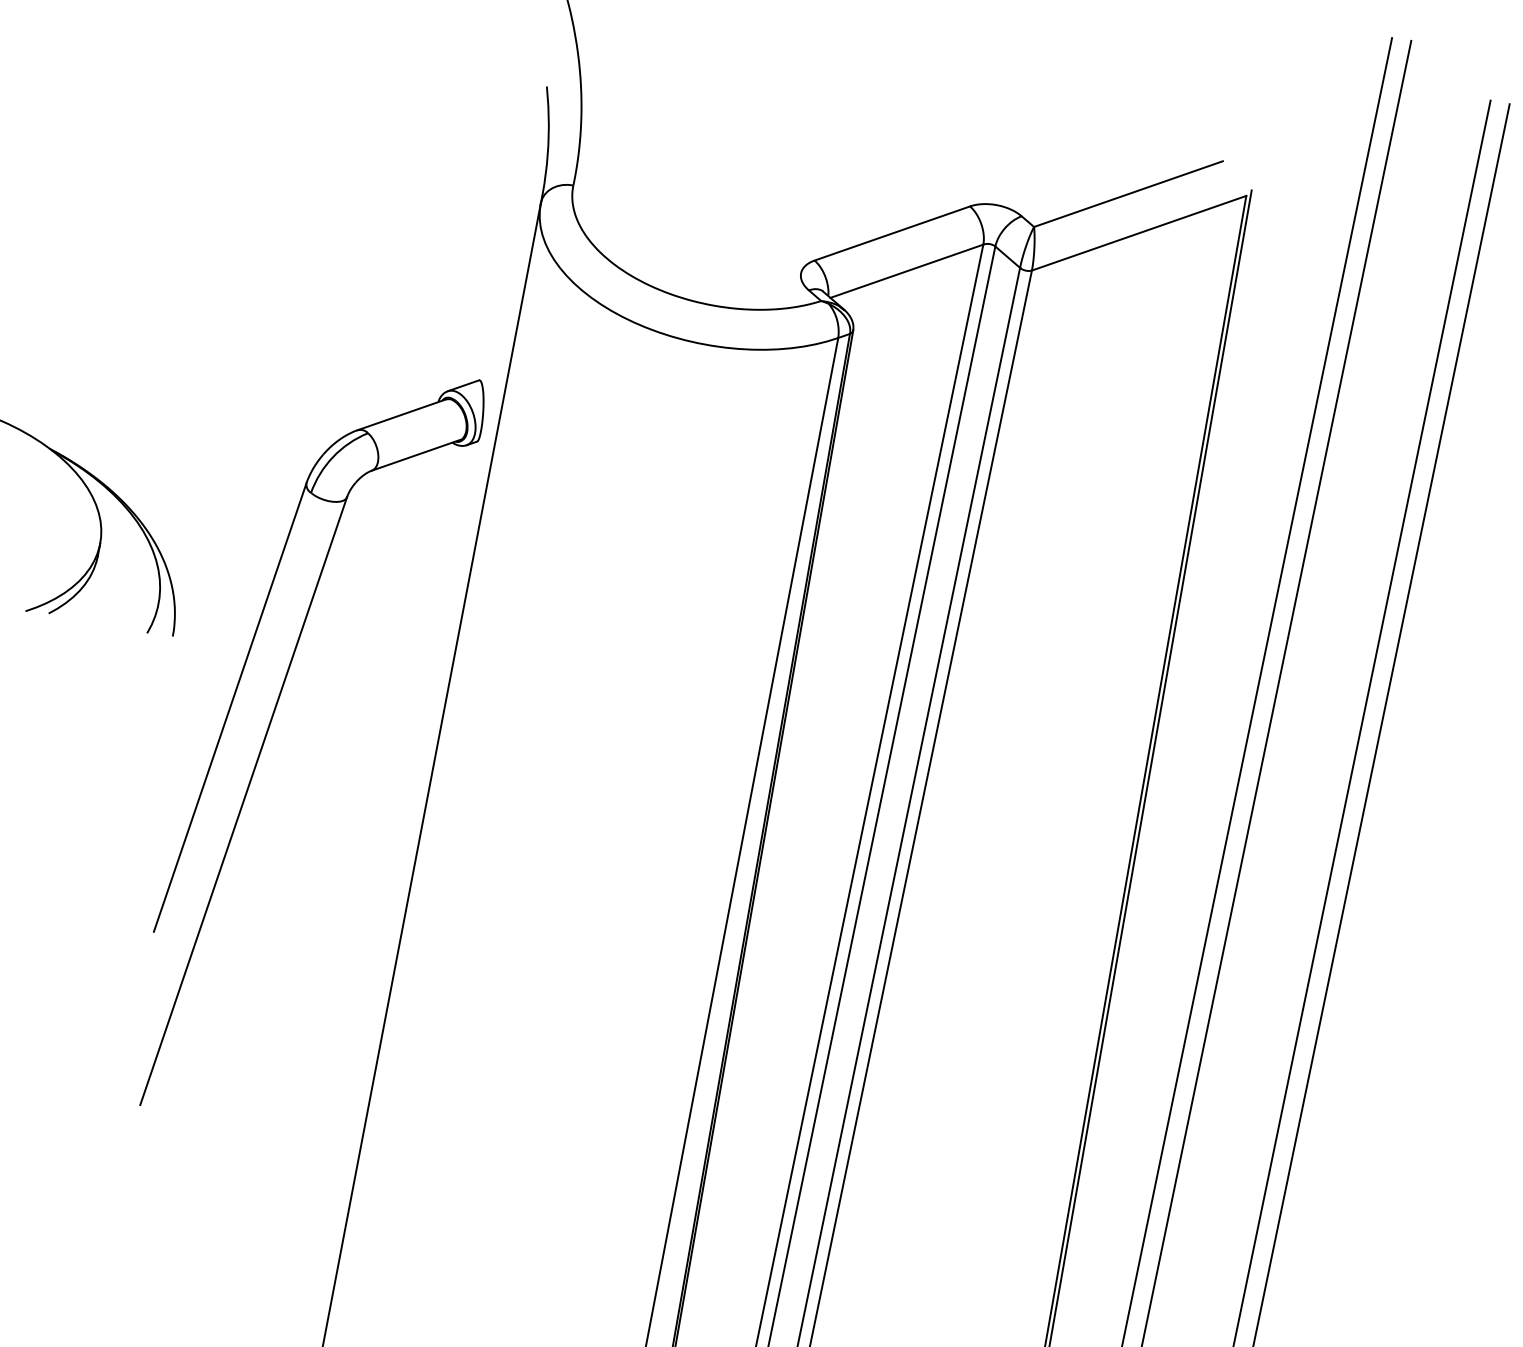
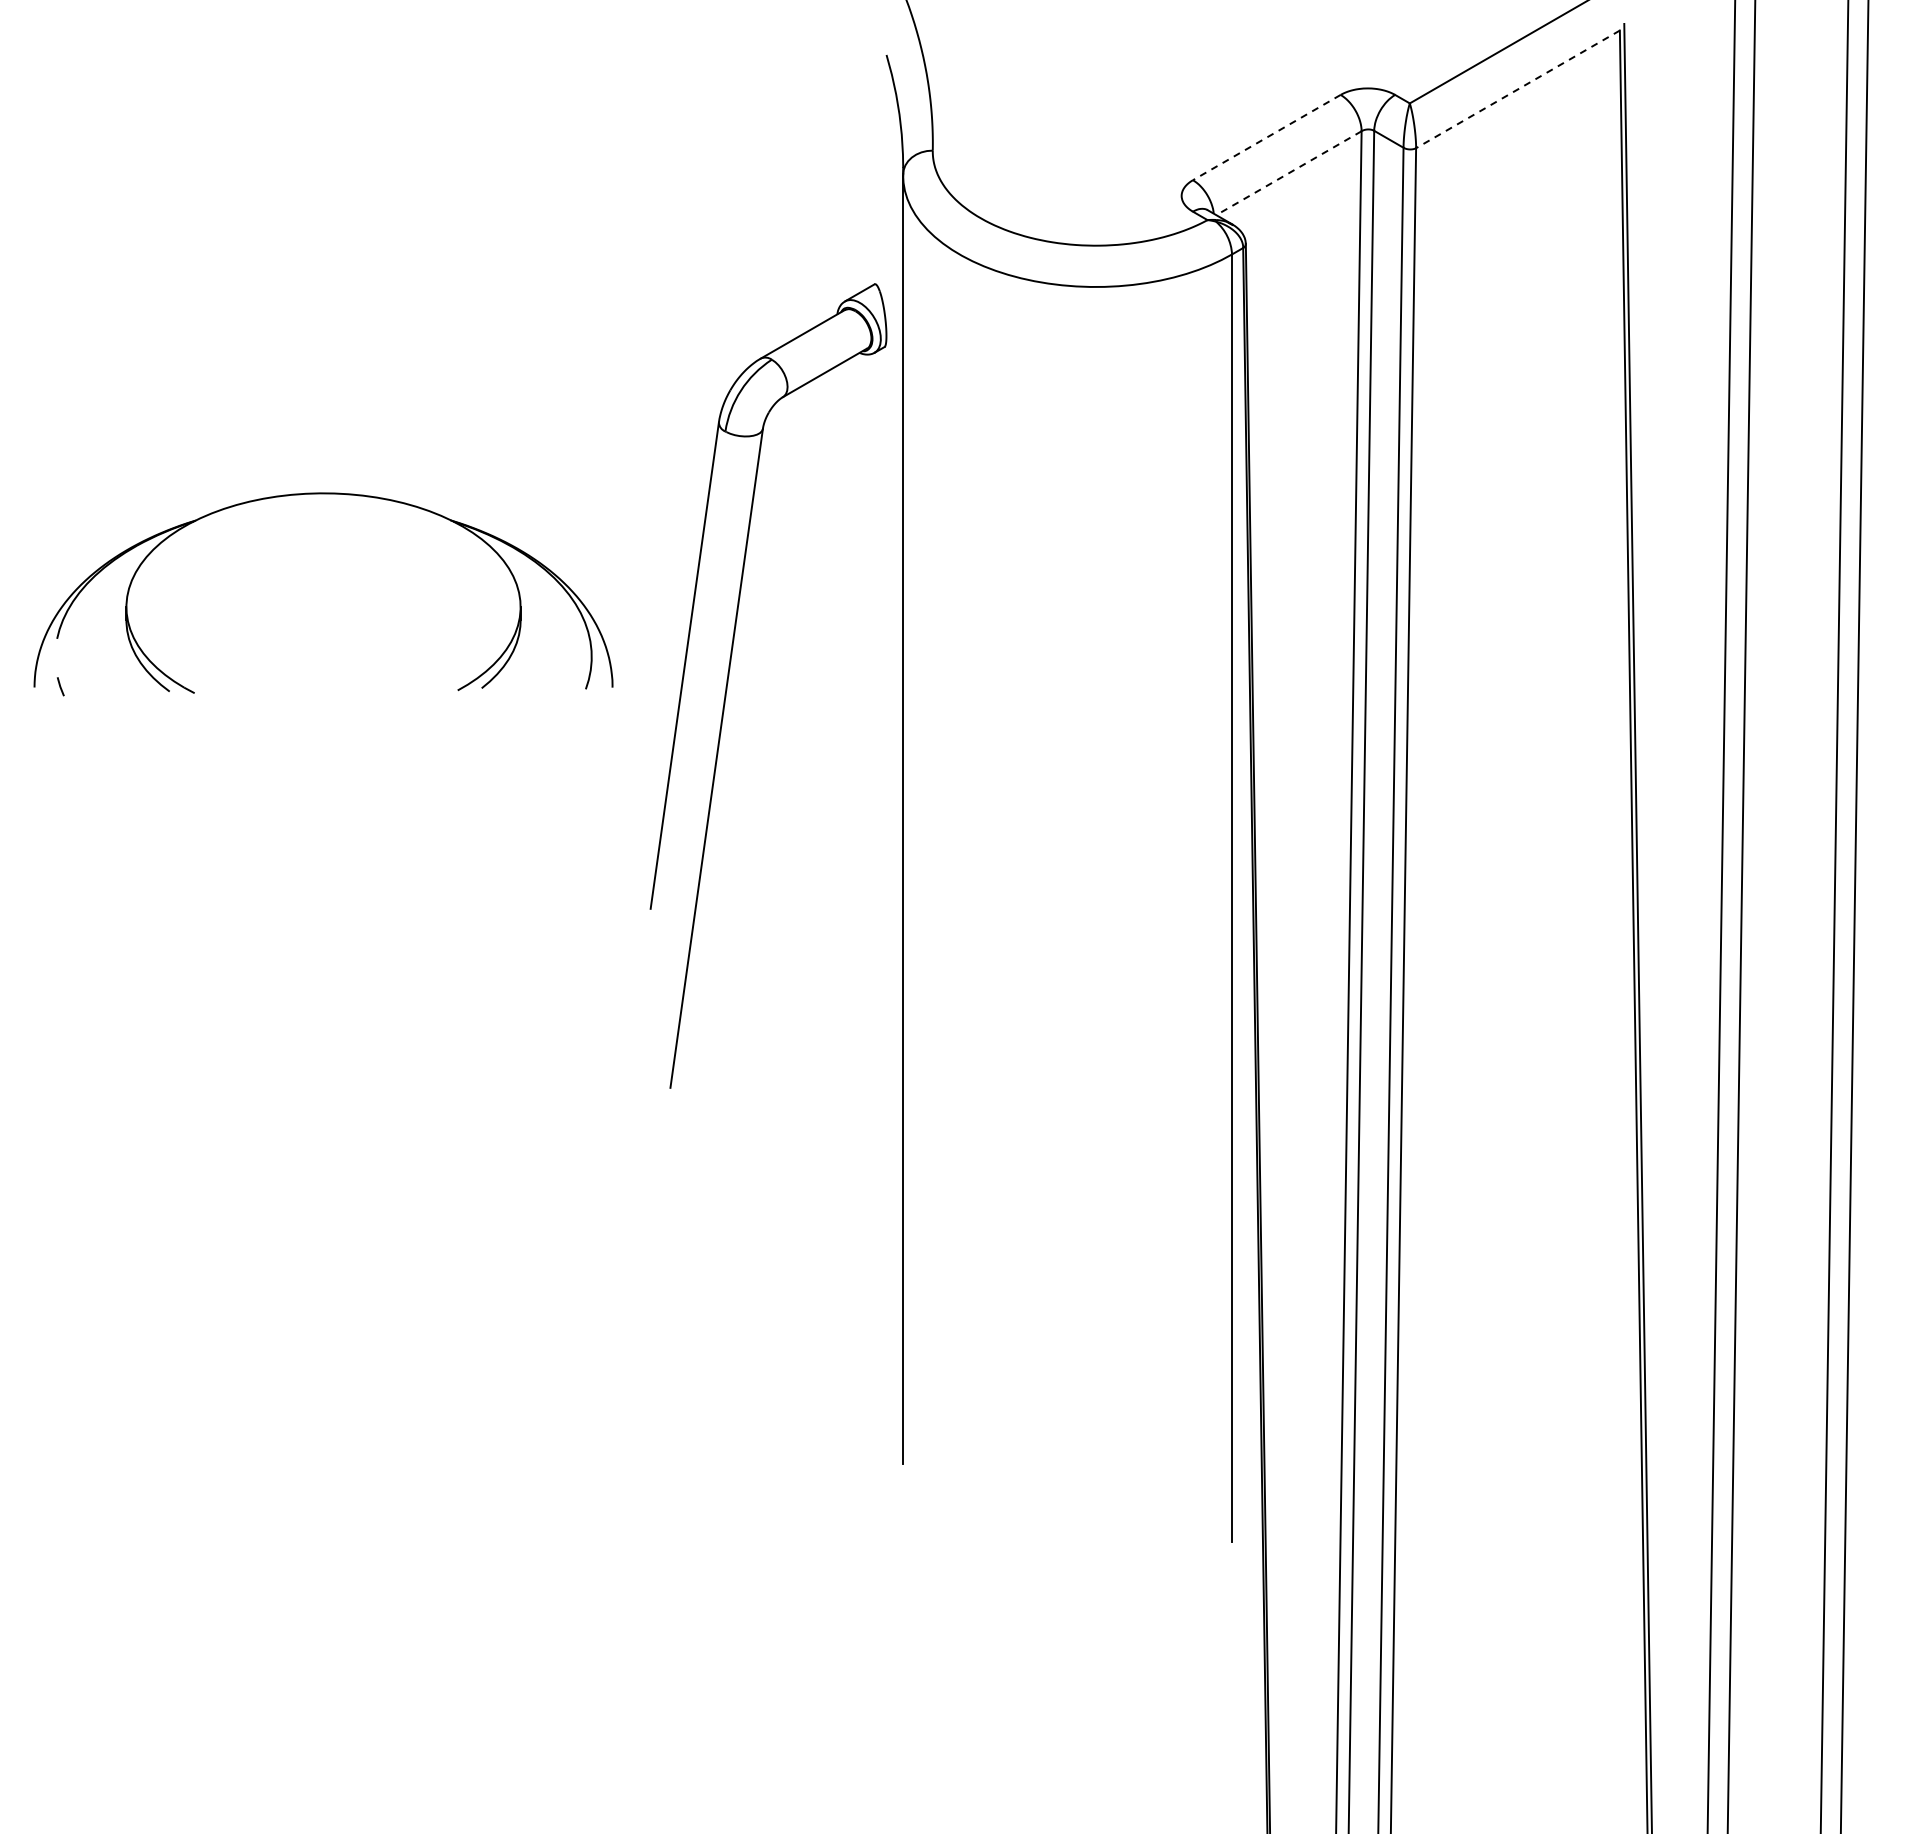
line: (892, 233) -> (1266, 137), solid -> dashed
line: (1139, 233) -> (1518, 89), solid -> dashed
line: (906, 271) -> (1288, 173), solid -> dashed
part: (270, 725) -> (729, 676), moved

